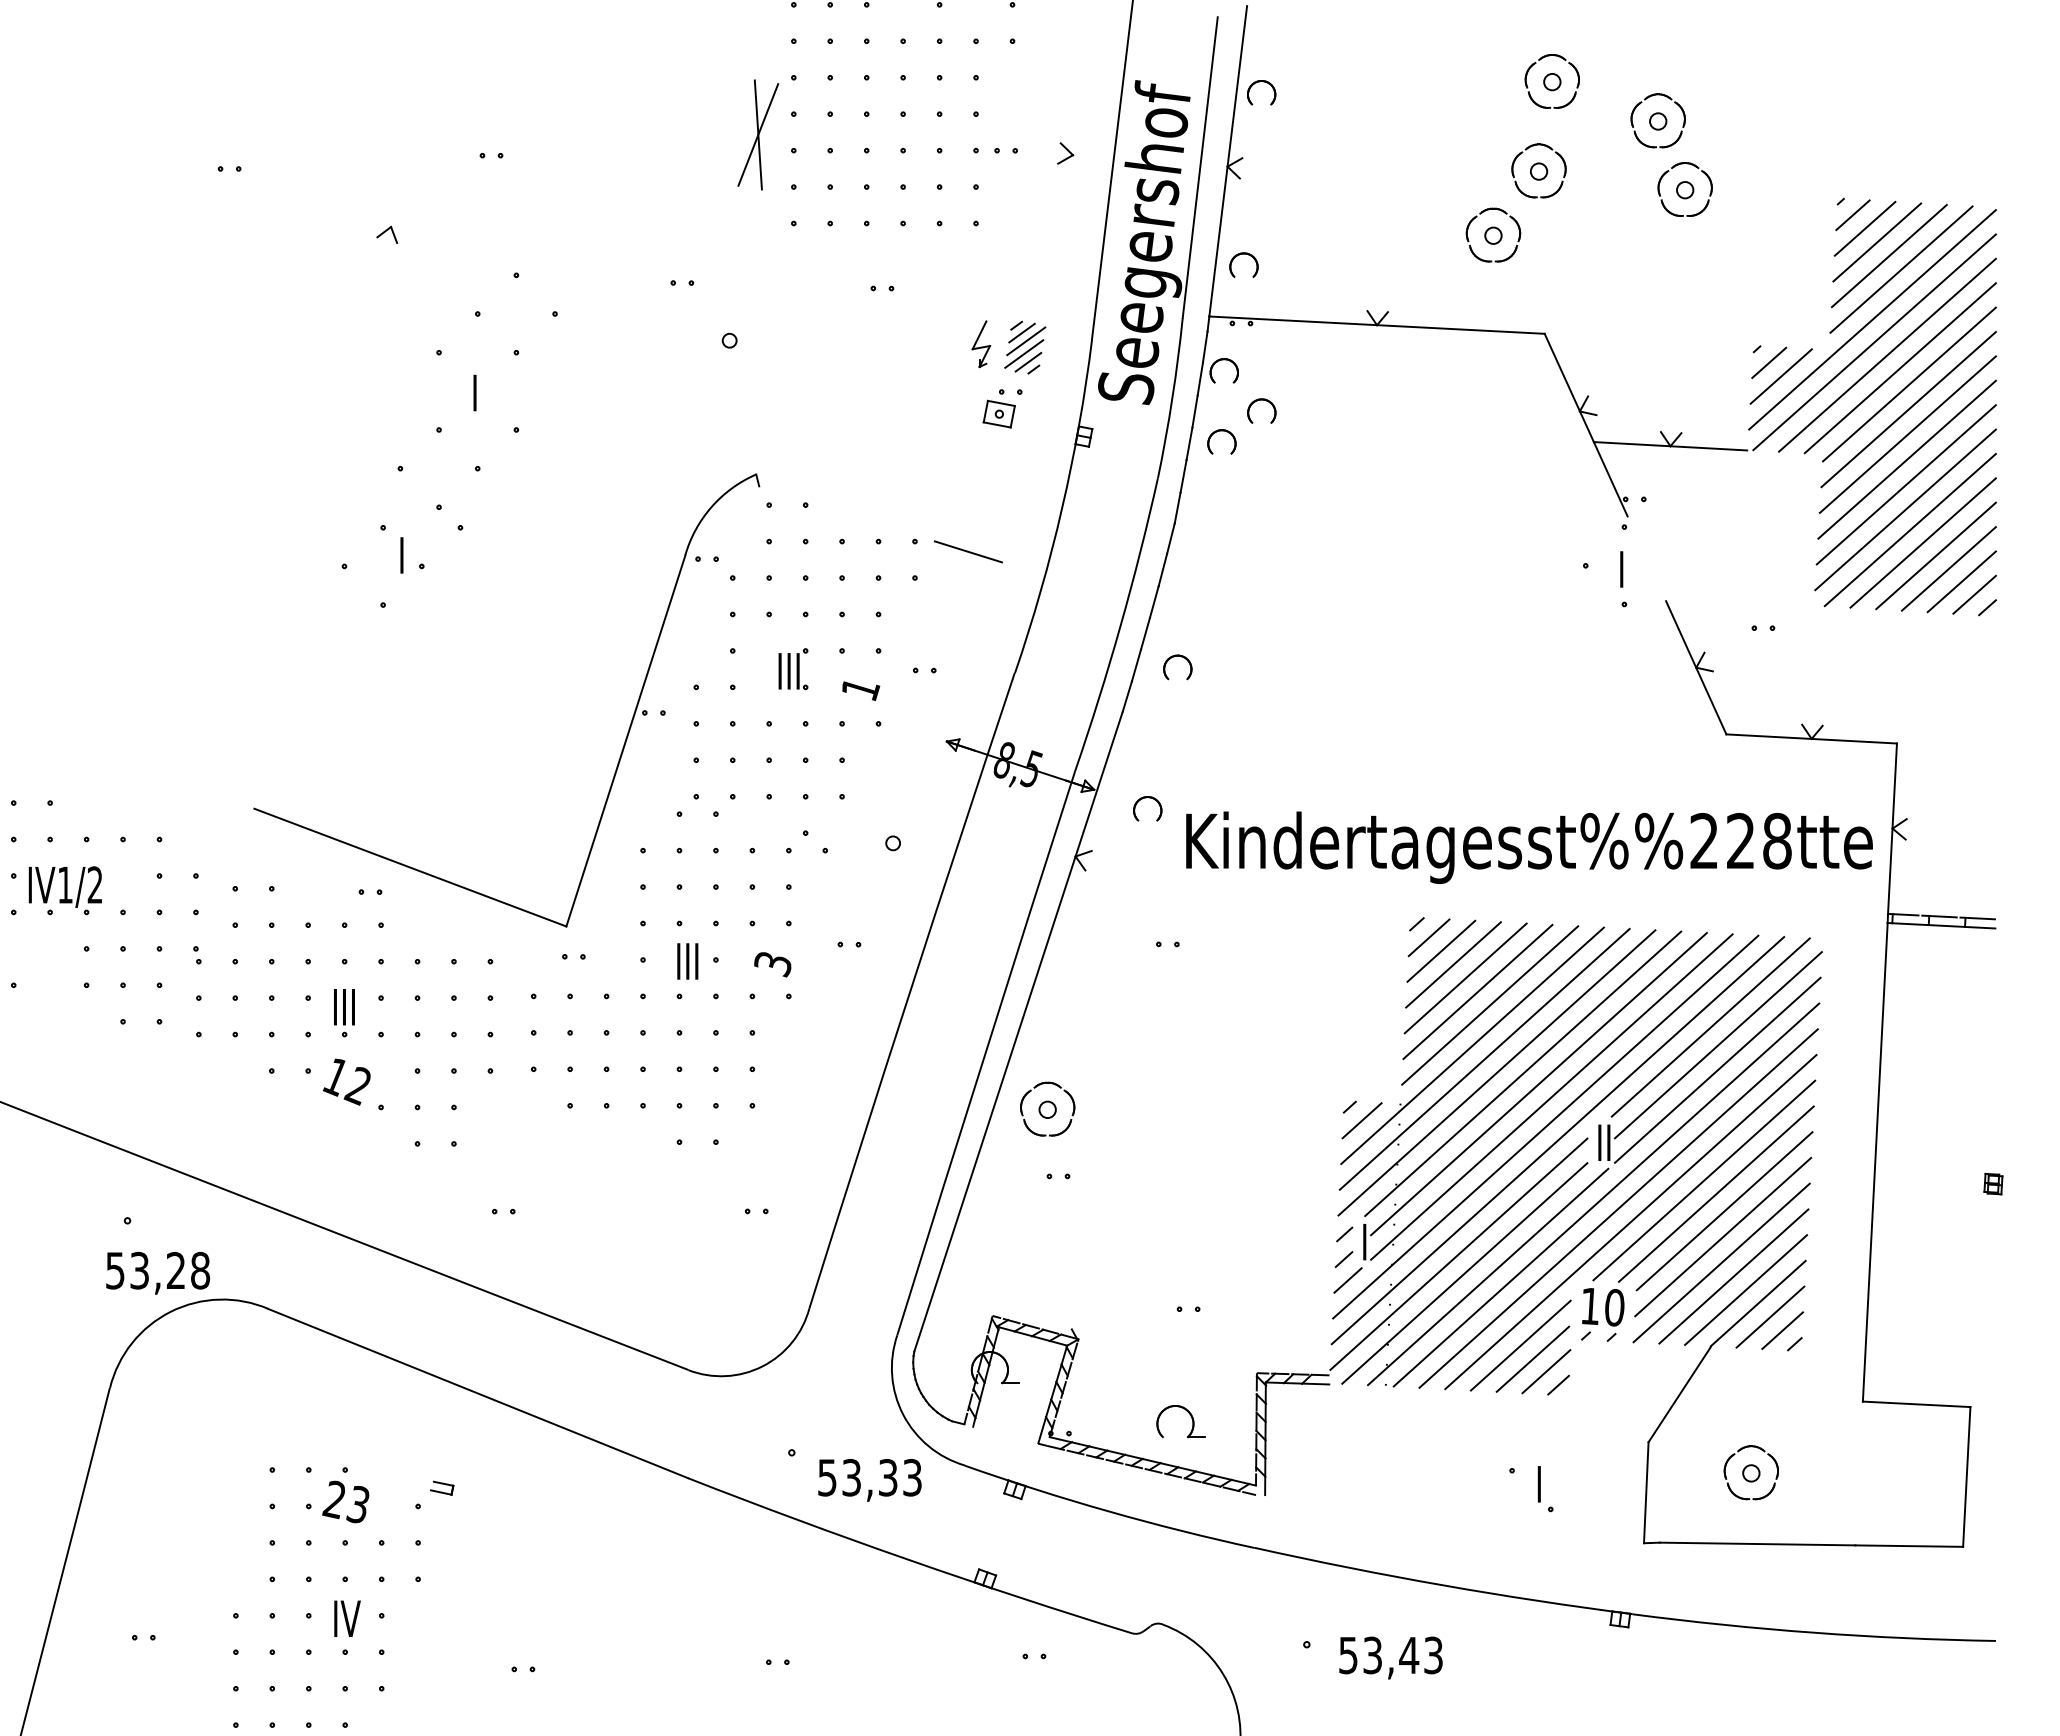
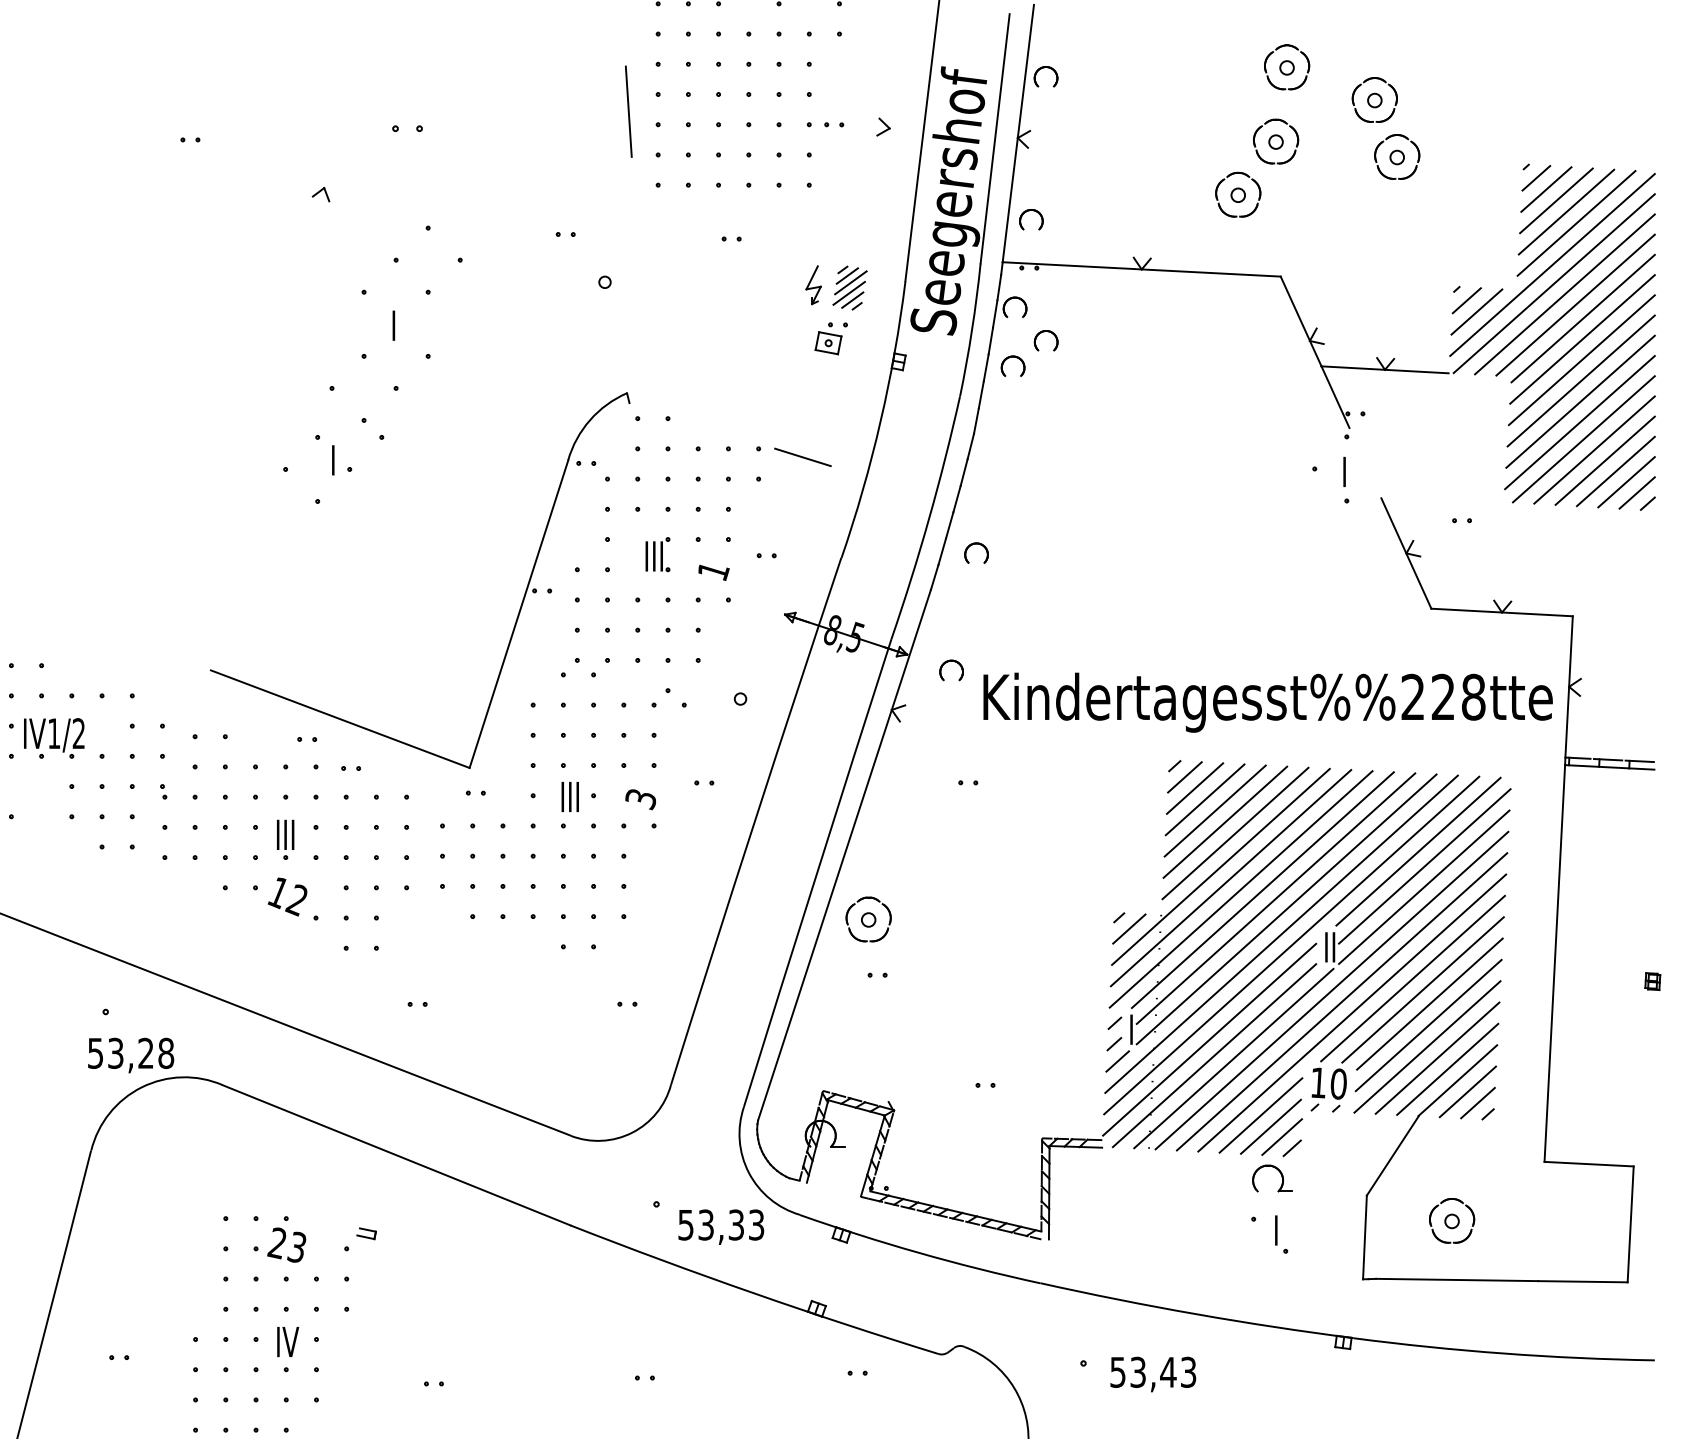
line: (758, 134) -> (628, 111), removed
part: (491, 155) -> (407, 128), size x1.6
part: (423, 926) -> (351, 768), added
part: (1190, 1416) -> (1280, 1174), moved

